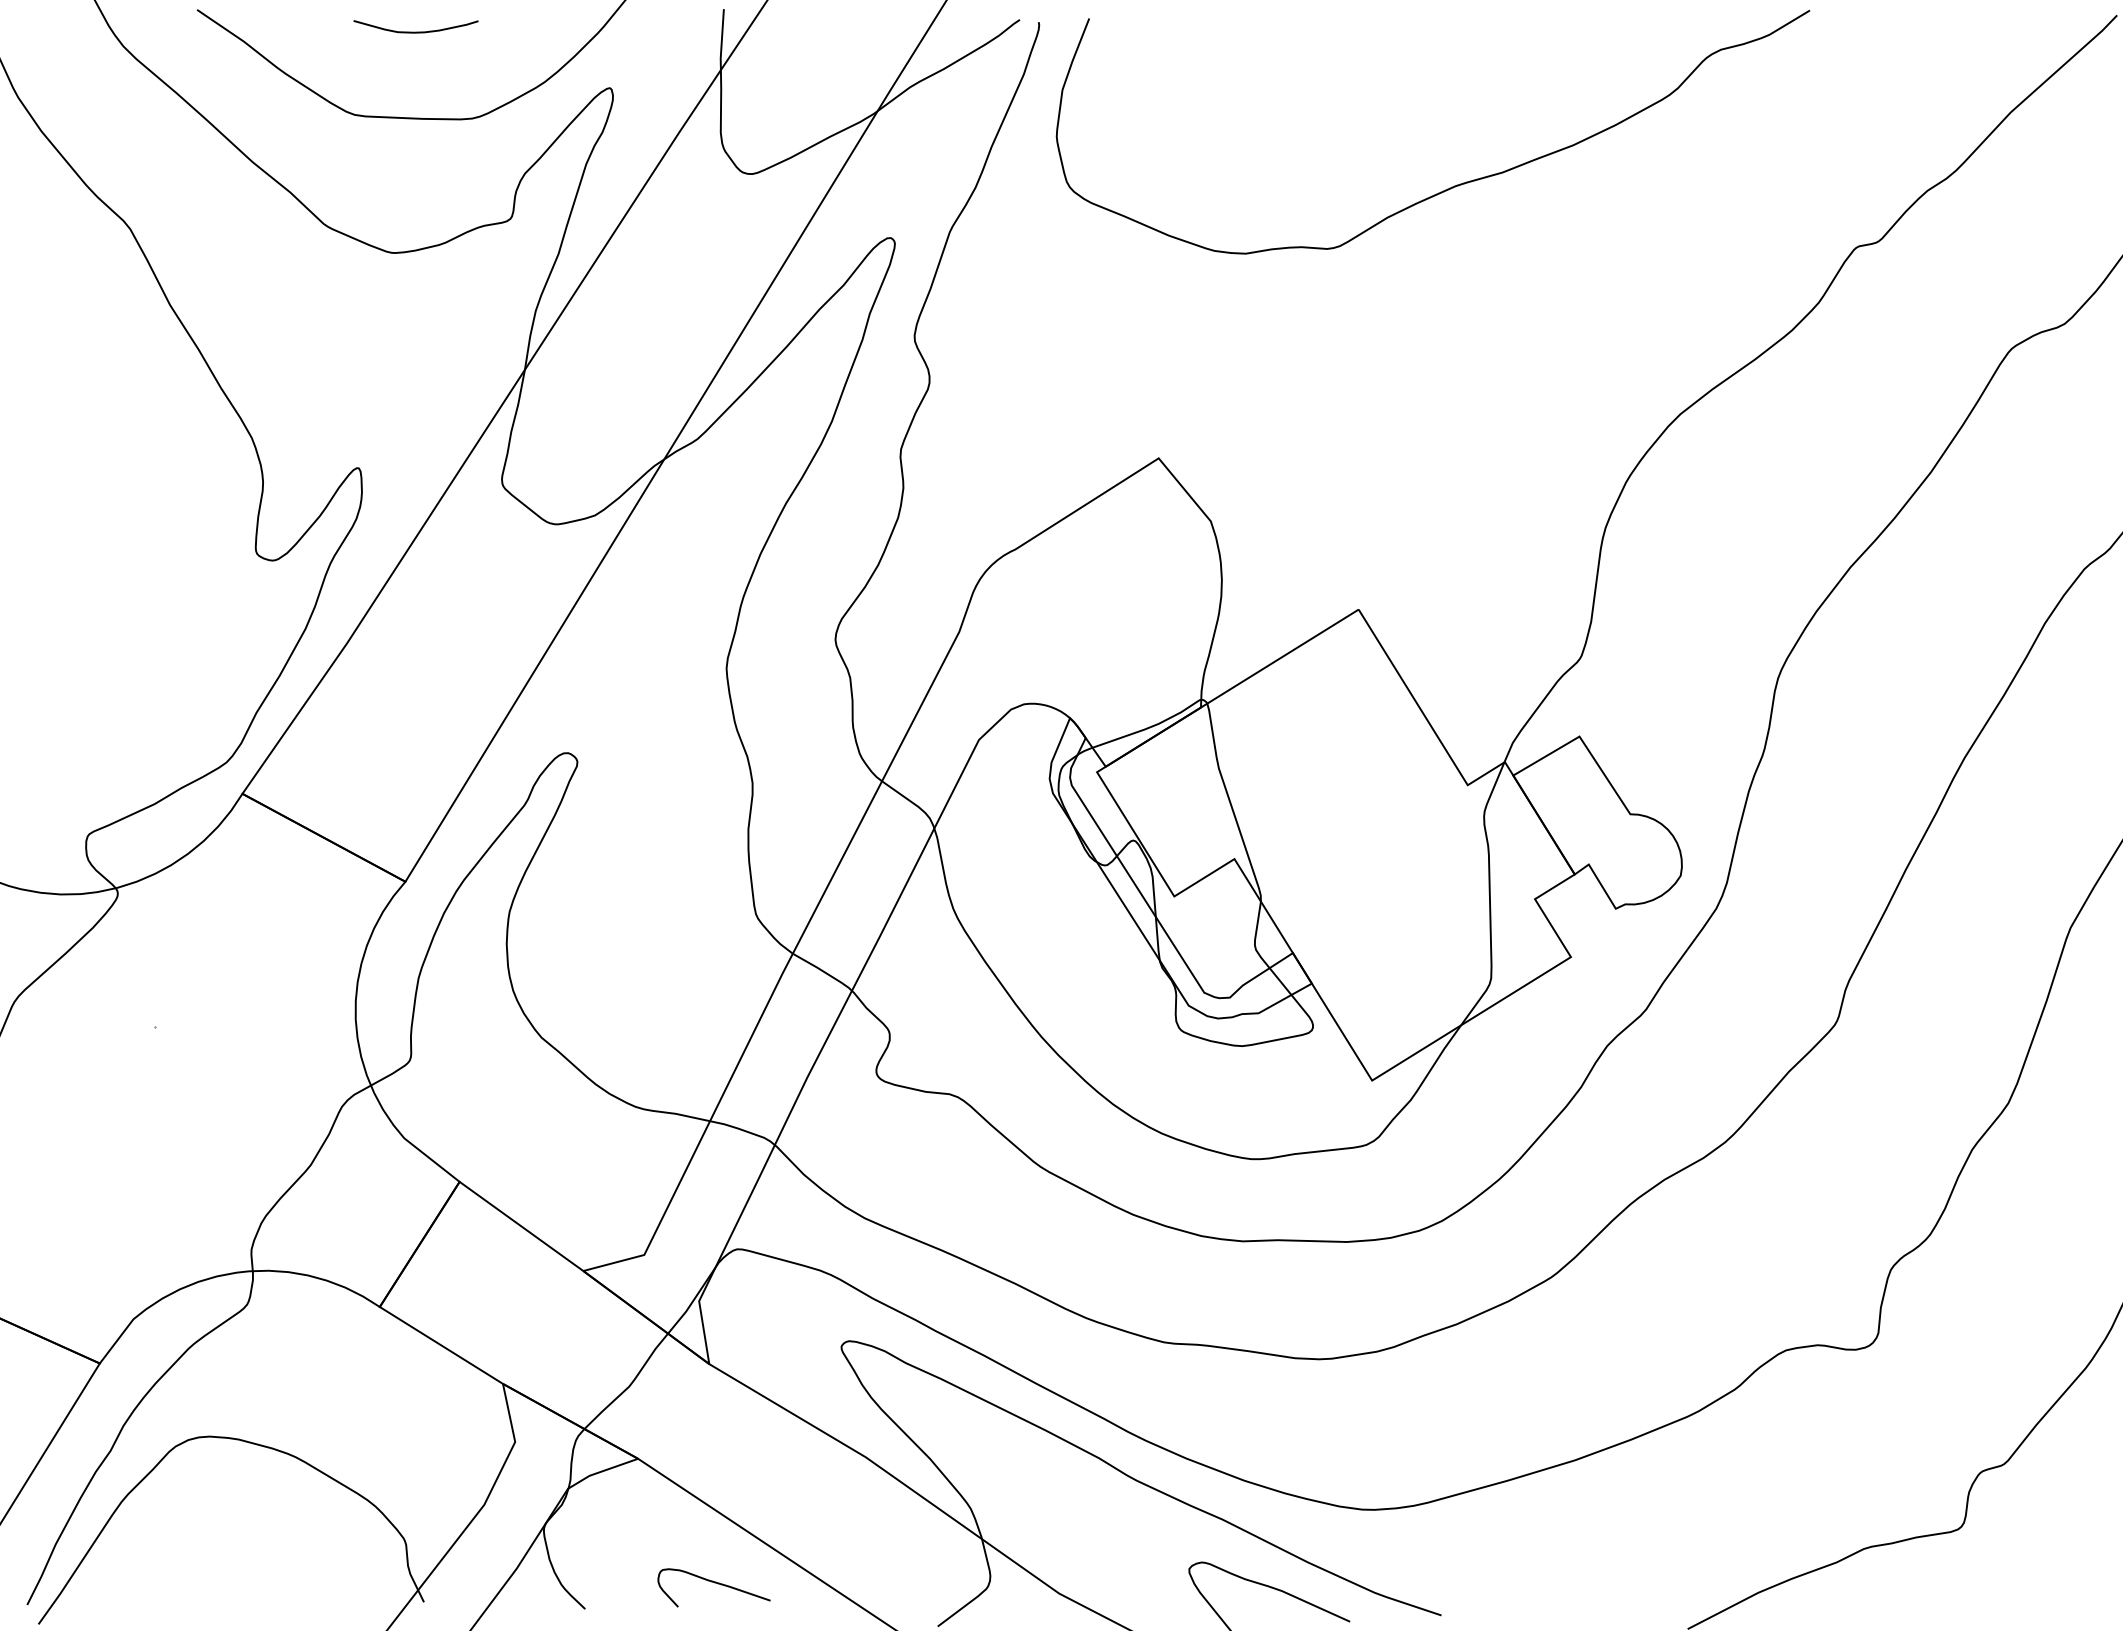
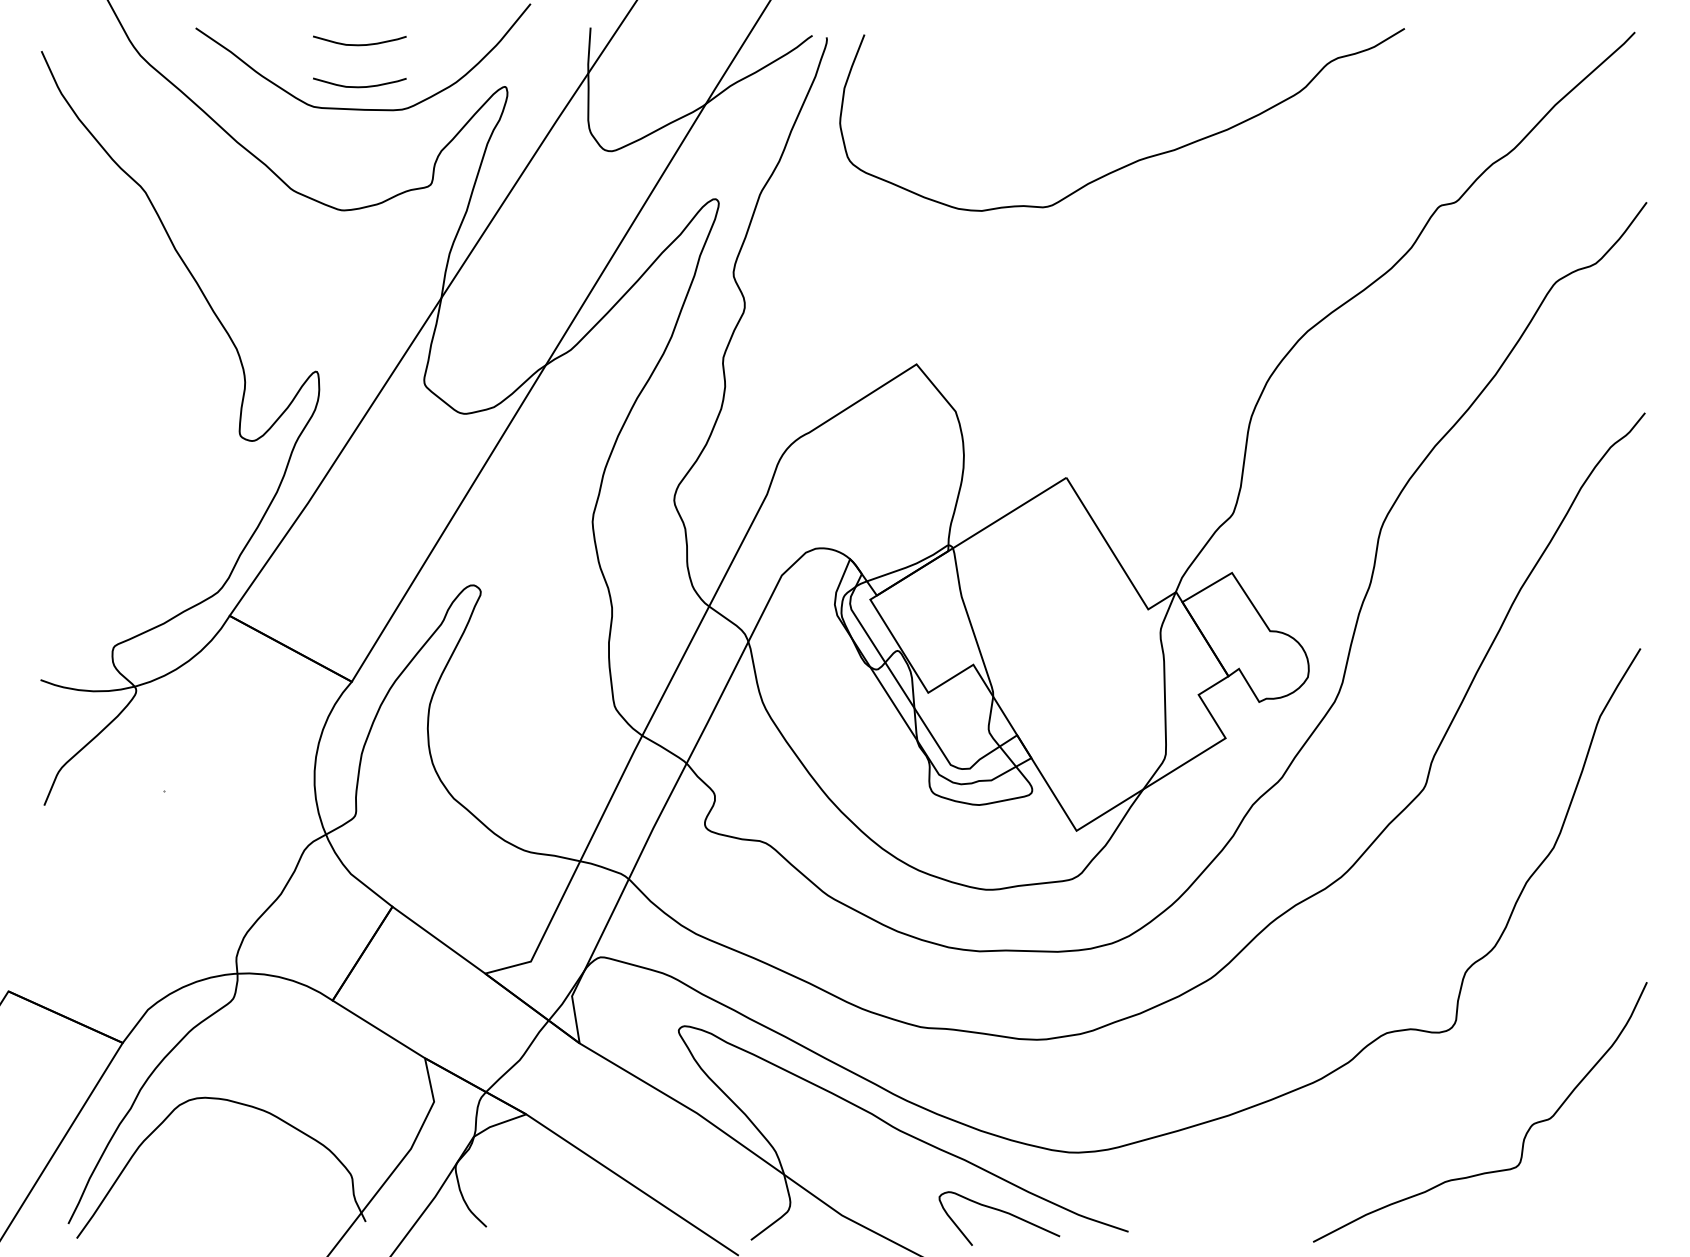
curve: (415, 87) -> (359, 86), added
curve: (715, 1584) -> (584, 1208), removed

